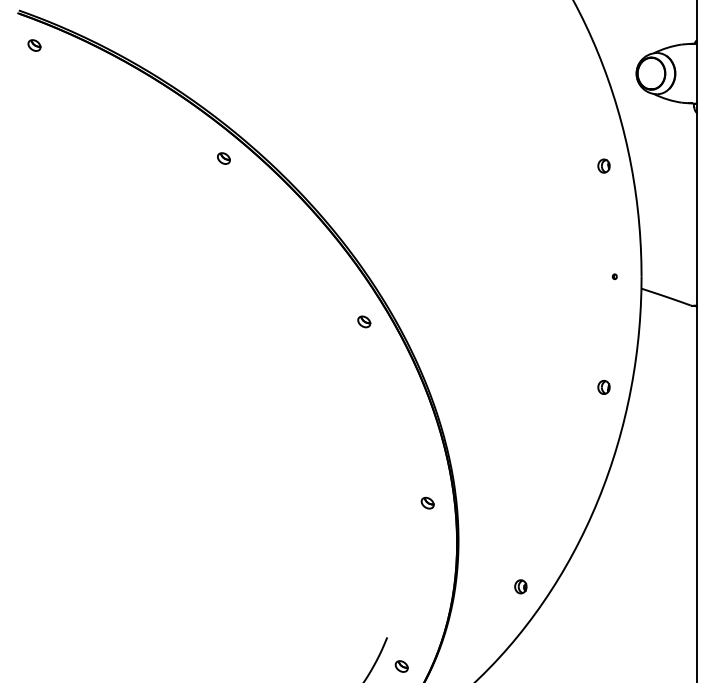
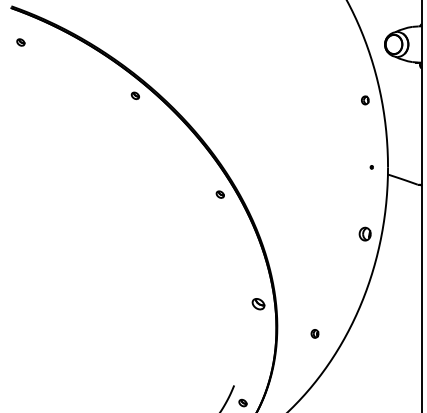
part: (33, 45) -> (20, 42), moved
part: (604, 387) -> (365, 234), size x1.6
part: (427, 503) -> (258, 304), size x1.6
part: (520, 586) -> (314, 333), moved

